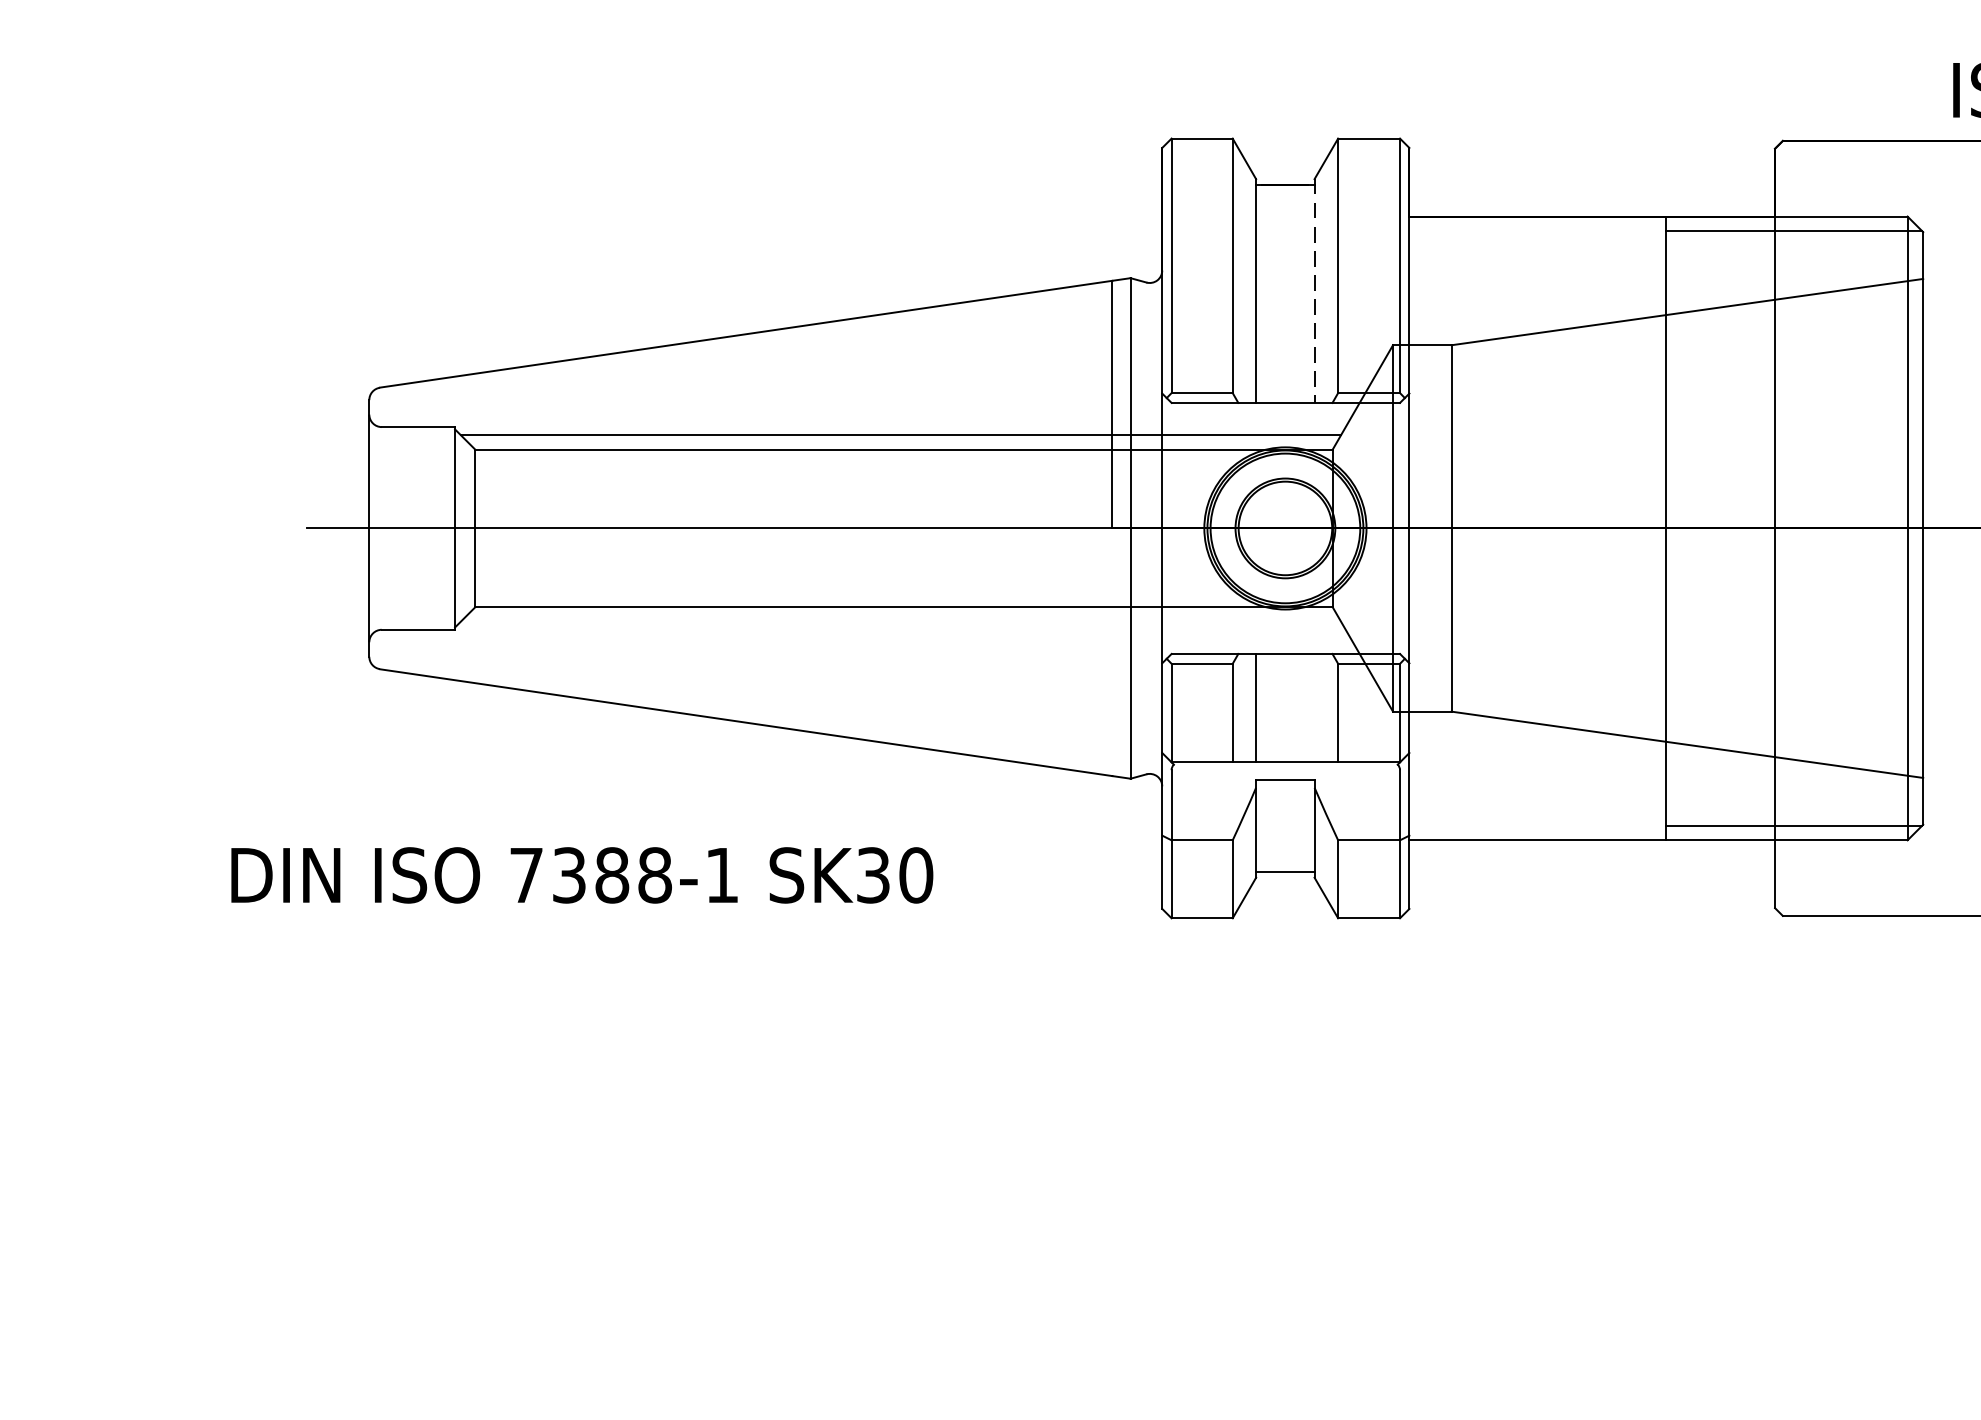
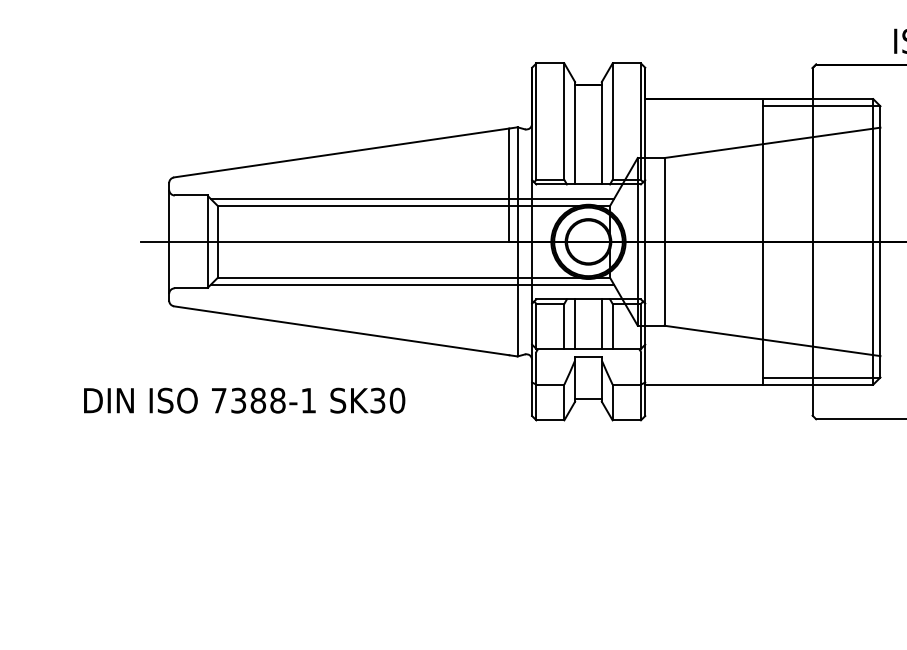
line: (1313, 291) -> (601, 133), dashed -> solid
line: (900, 621) -> (412, 284), added
line: (1313, 706) -> (601, 323), added
text: (581, 874) -> (244, 400), moved

